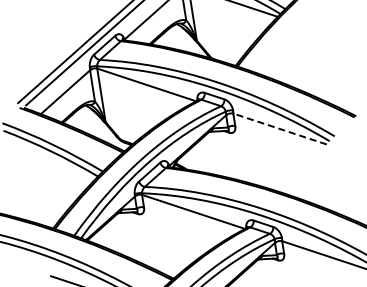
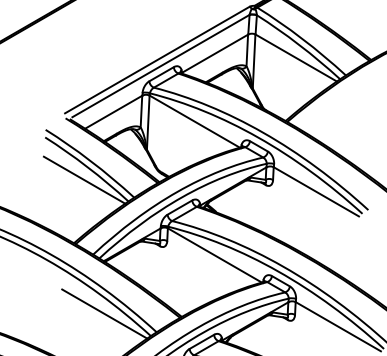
line: (279, 128) -> (315, 191), dashed -> solid
line: (50, 163) -> (84, 179), added

